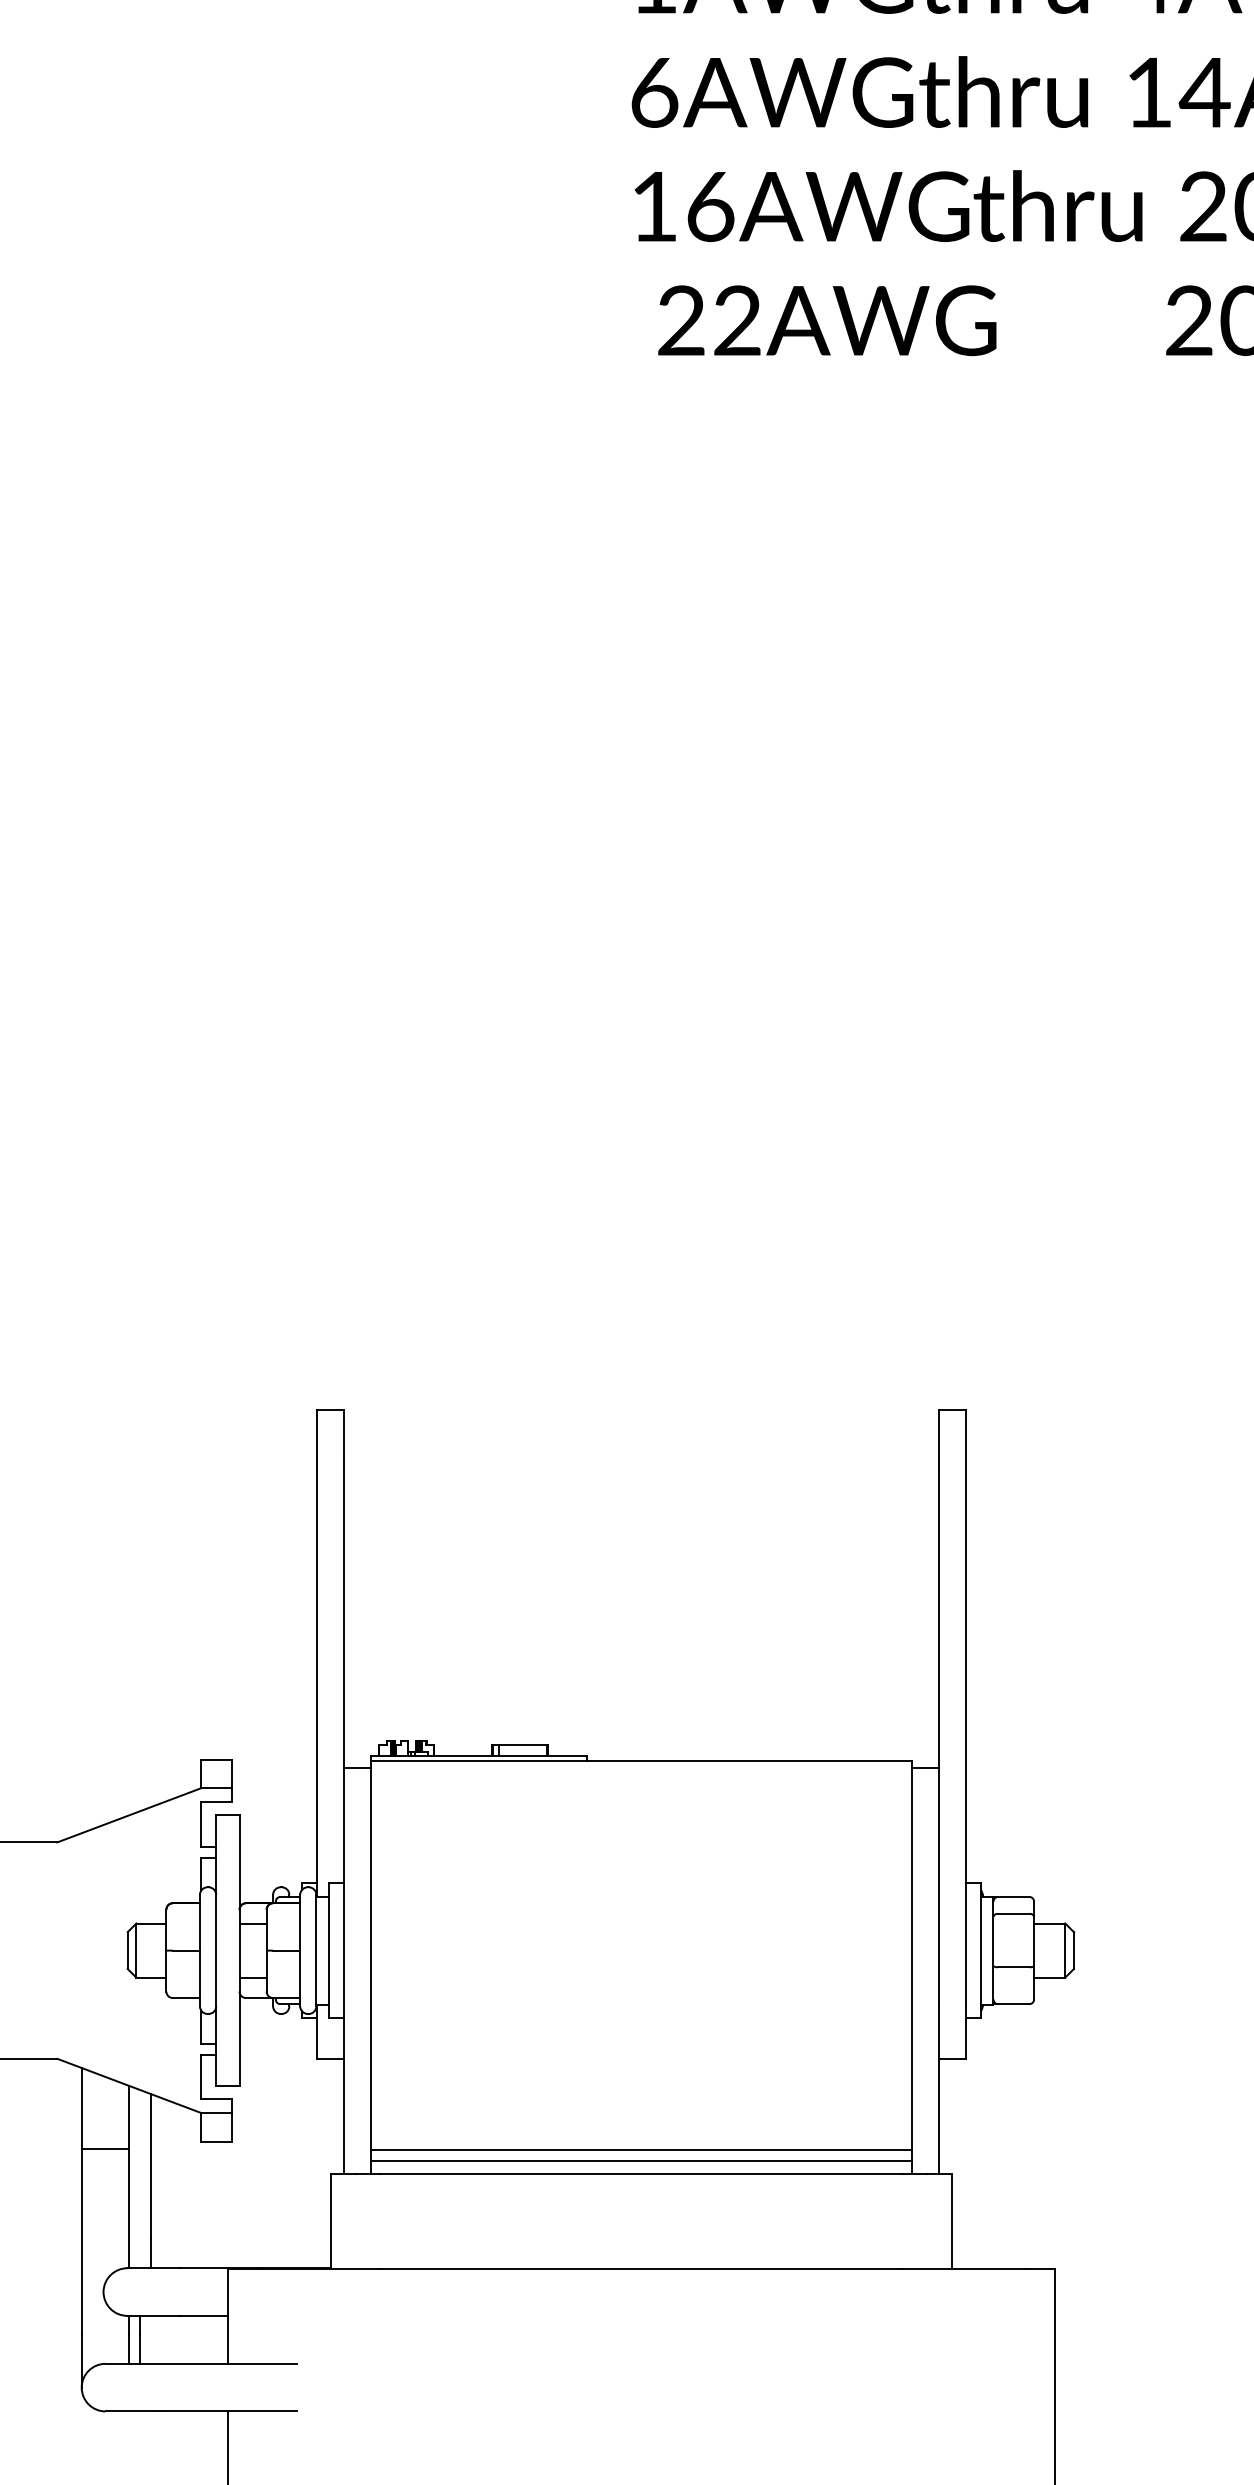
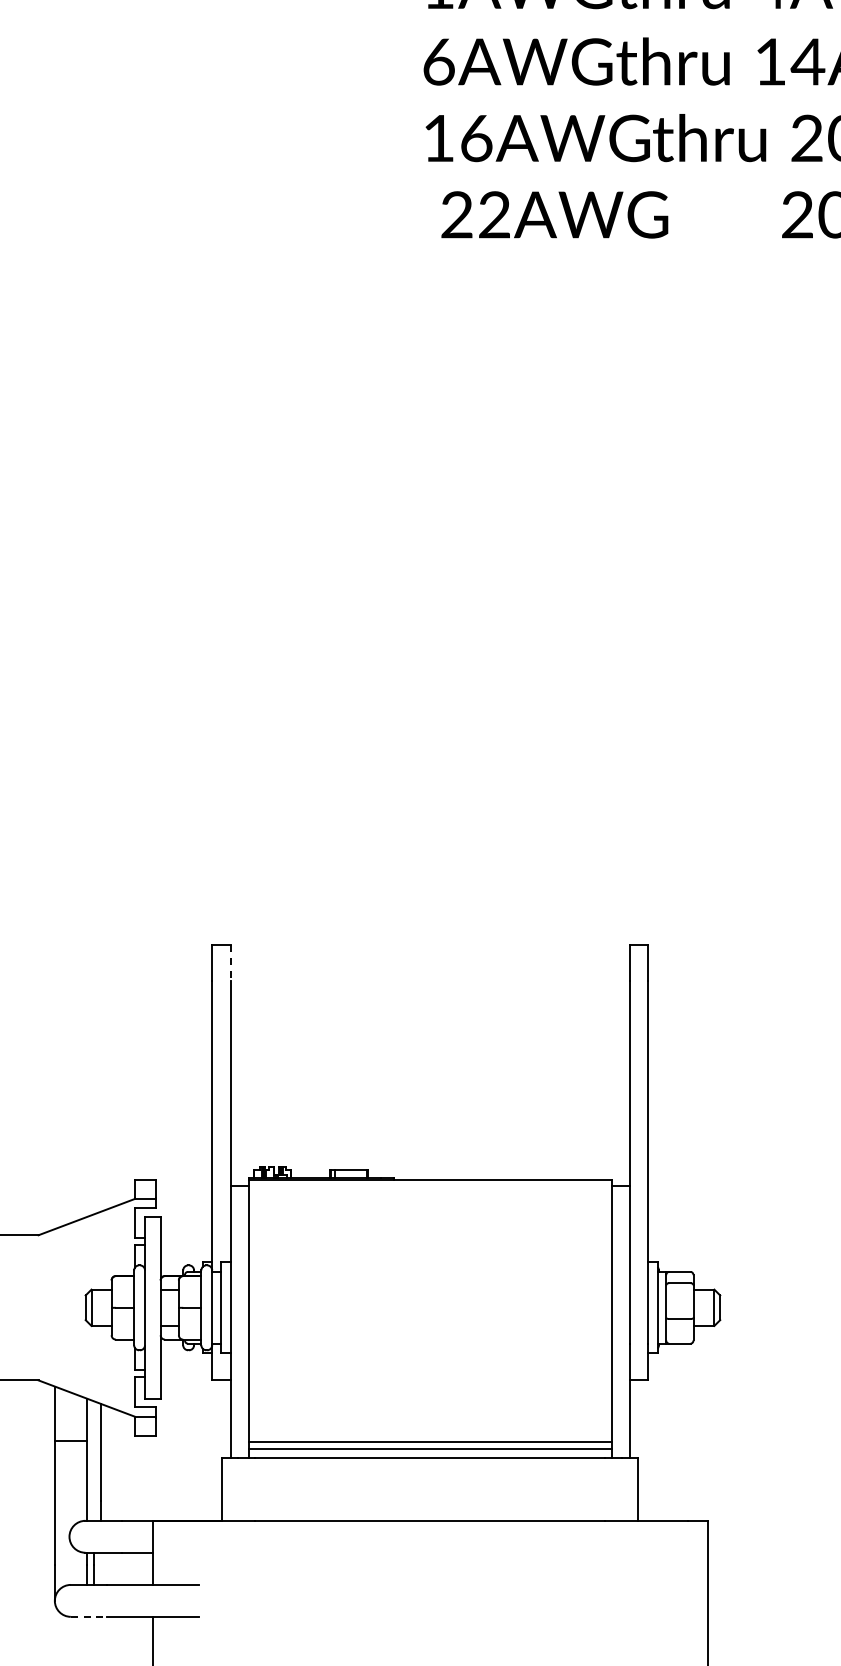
line: (343, 1437) -> (230, 963), solid -> dashed
line: (133, 2410) -> (89, 1616), solid -> dashed

